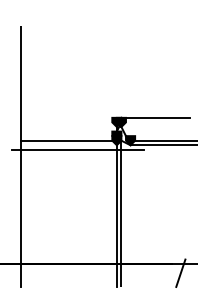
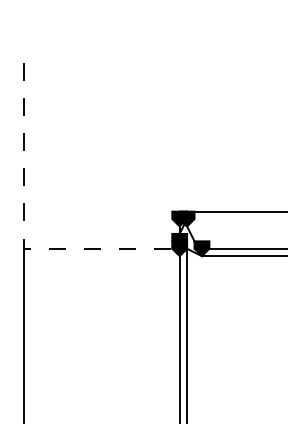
line: (20, 134) -> (23, 238), solid -> dashed
line: (77, 149) -> (115, 263), removed

